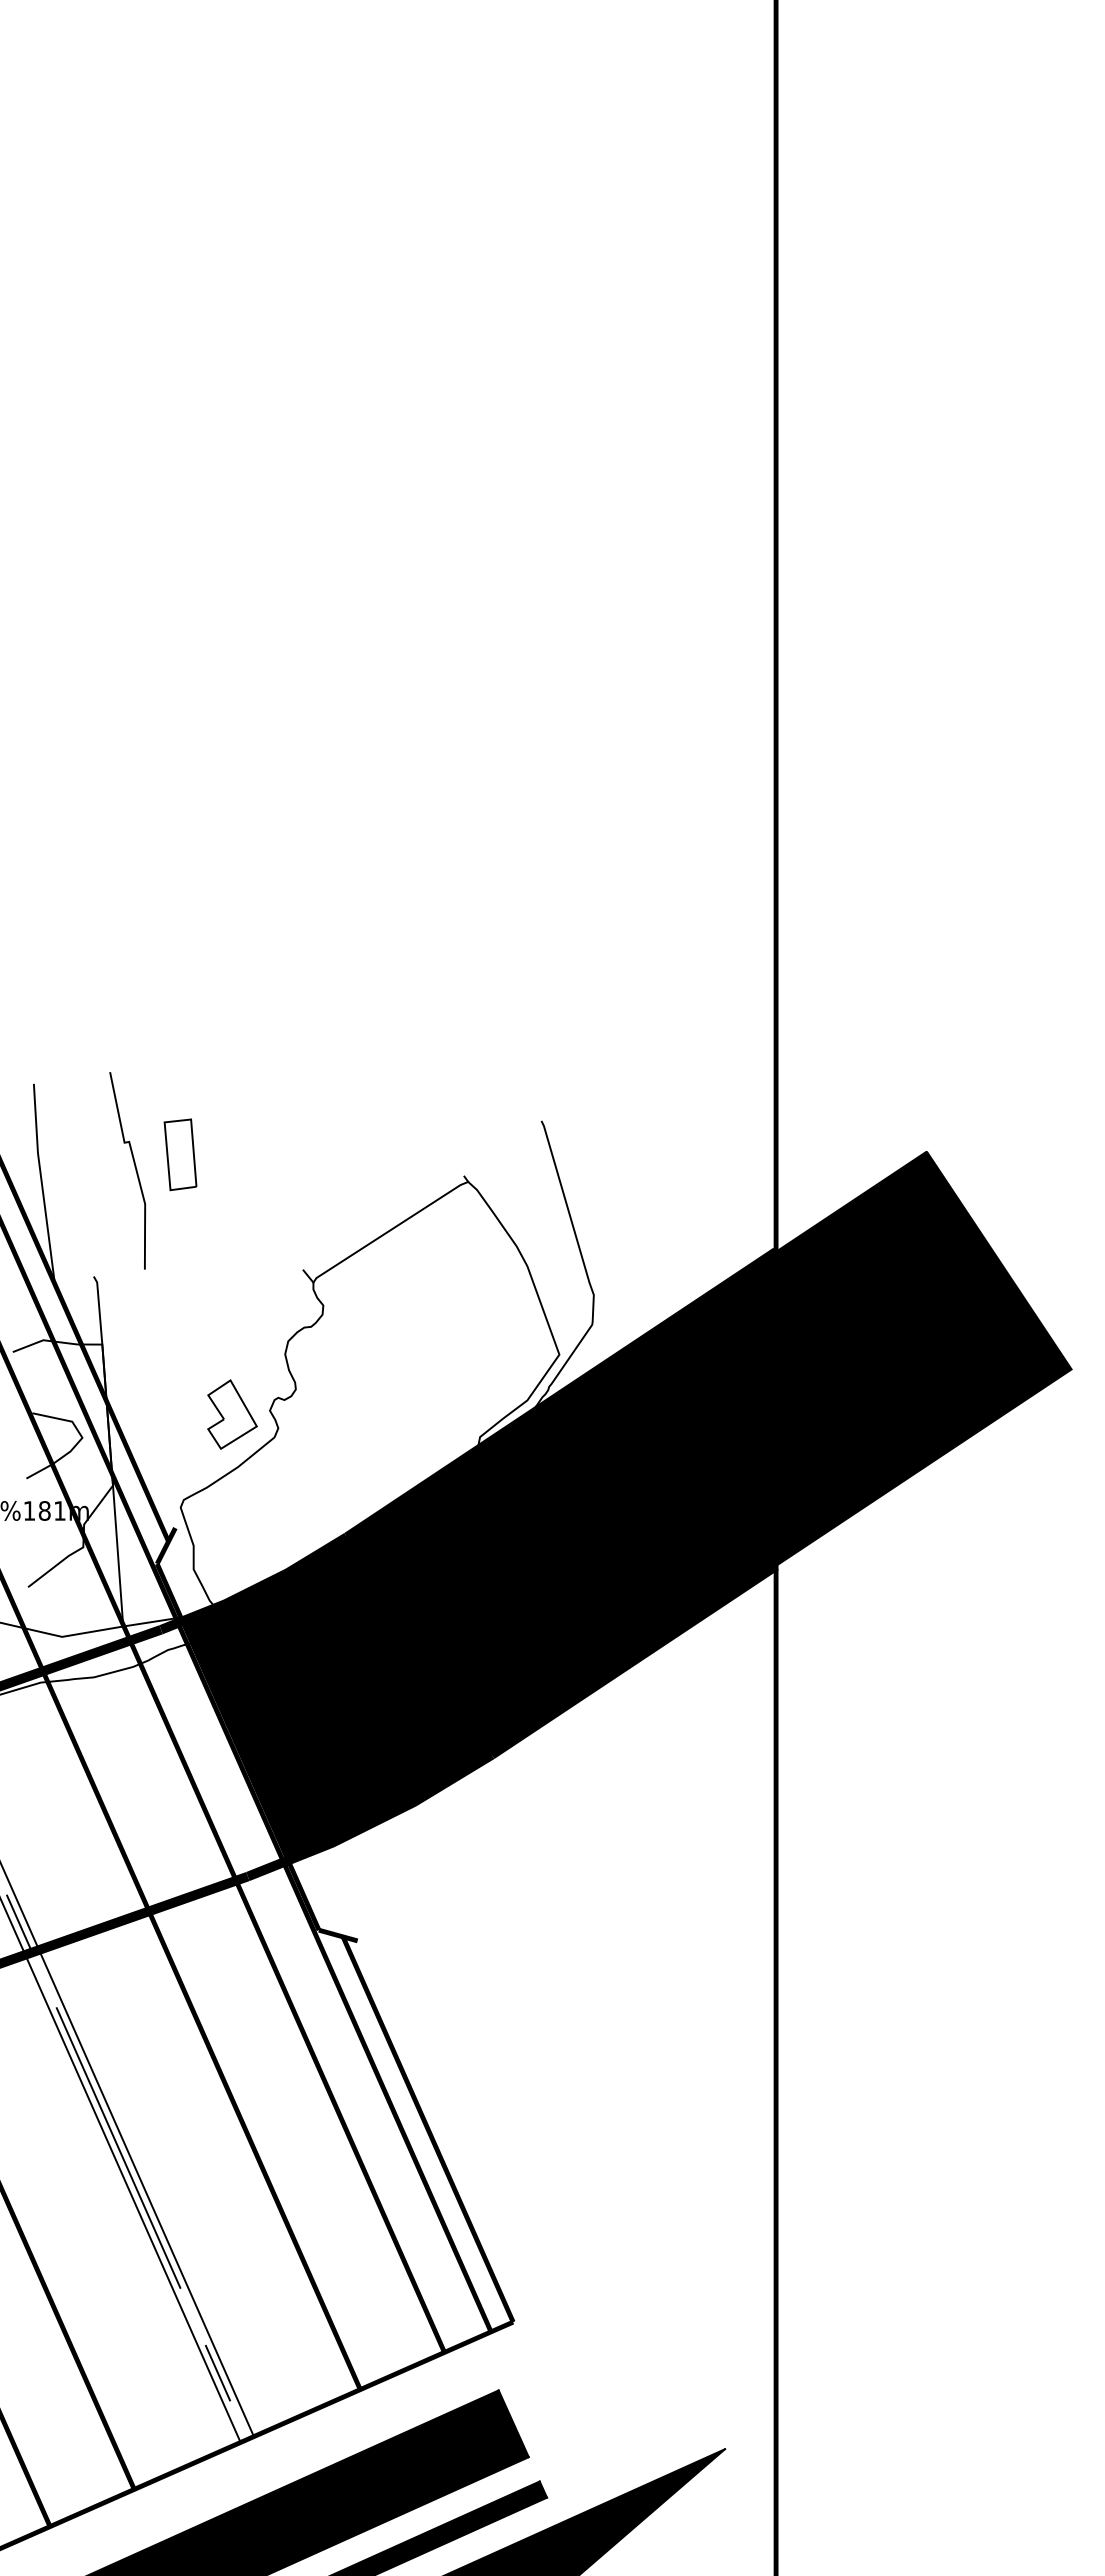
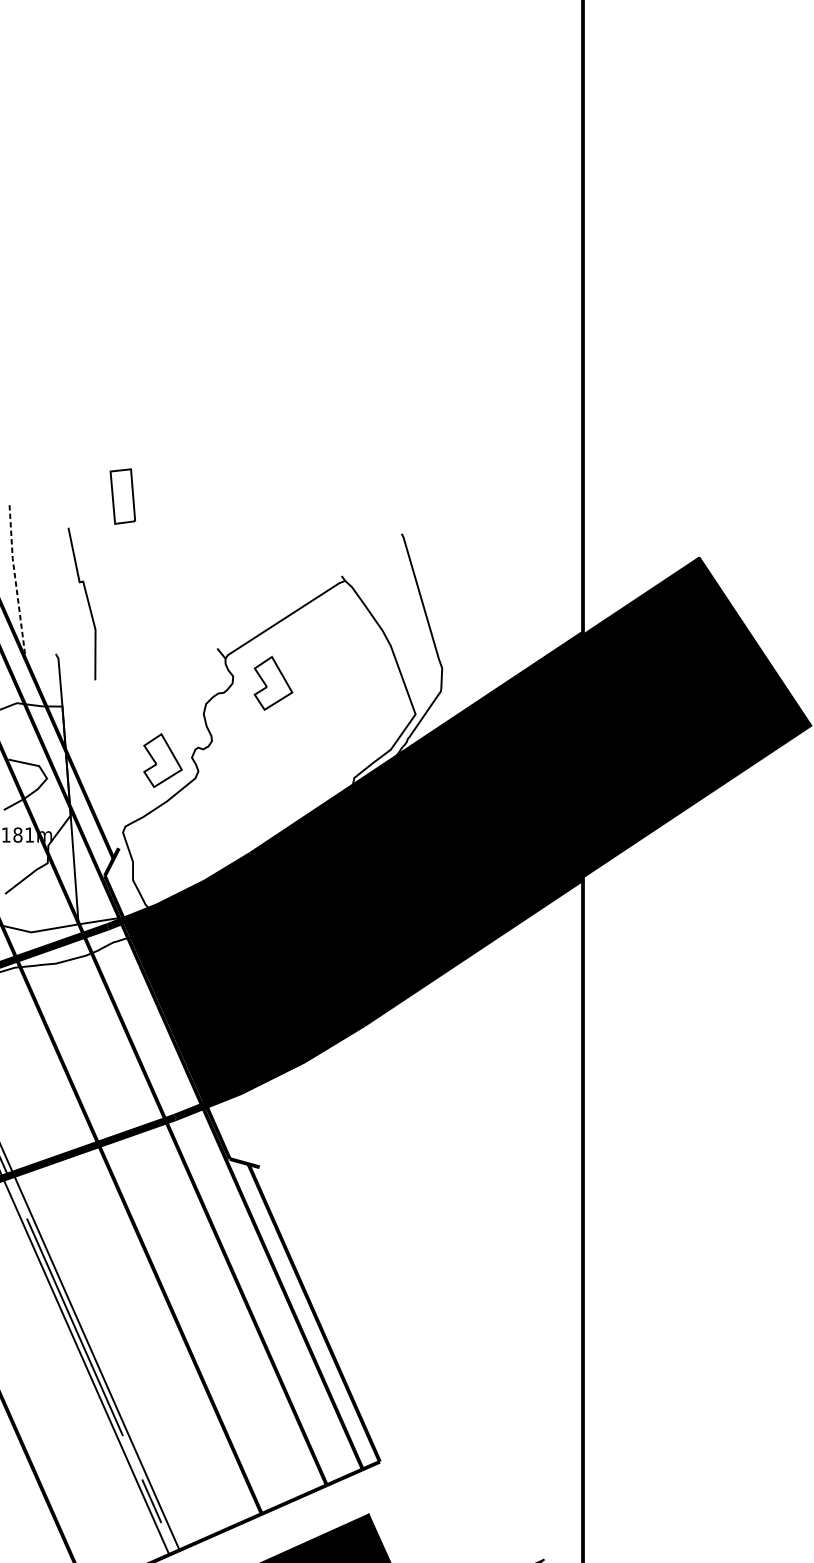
part: (180, 1154) -> (122, 496), moved
line: (134, 1167) -> (87, 601), moved
line: (41, 1181) -> (15, 580), solid -> dashed
part: (375, 1314) -> (273, 683), added

